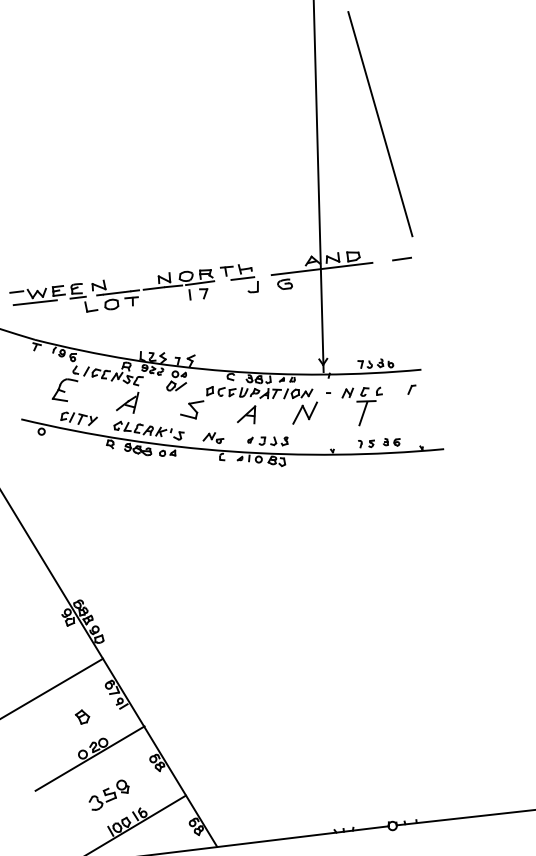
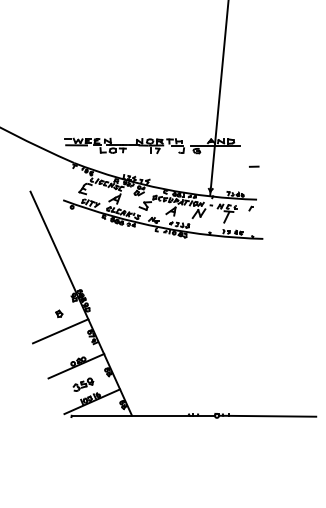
line: (379, 123) -> (251, 79), removed
line: (402, 258) -> (254, 166), moved
part: (83, 716) -> (59, 313), moved

